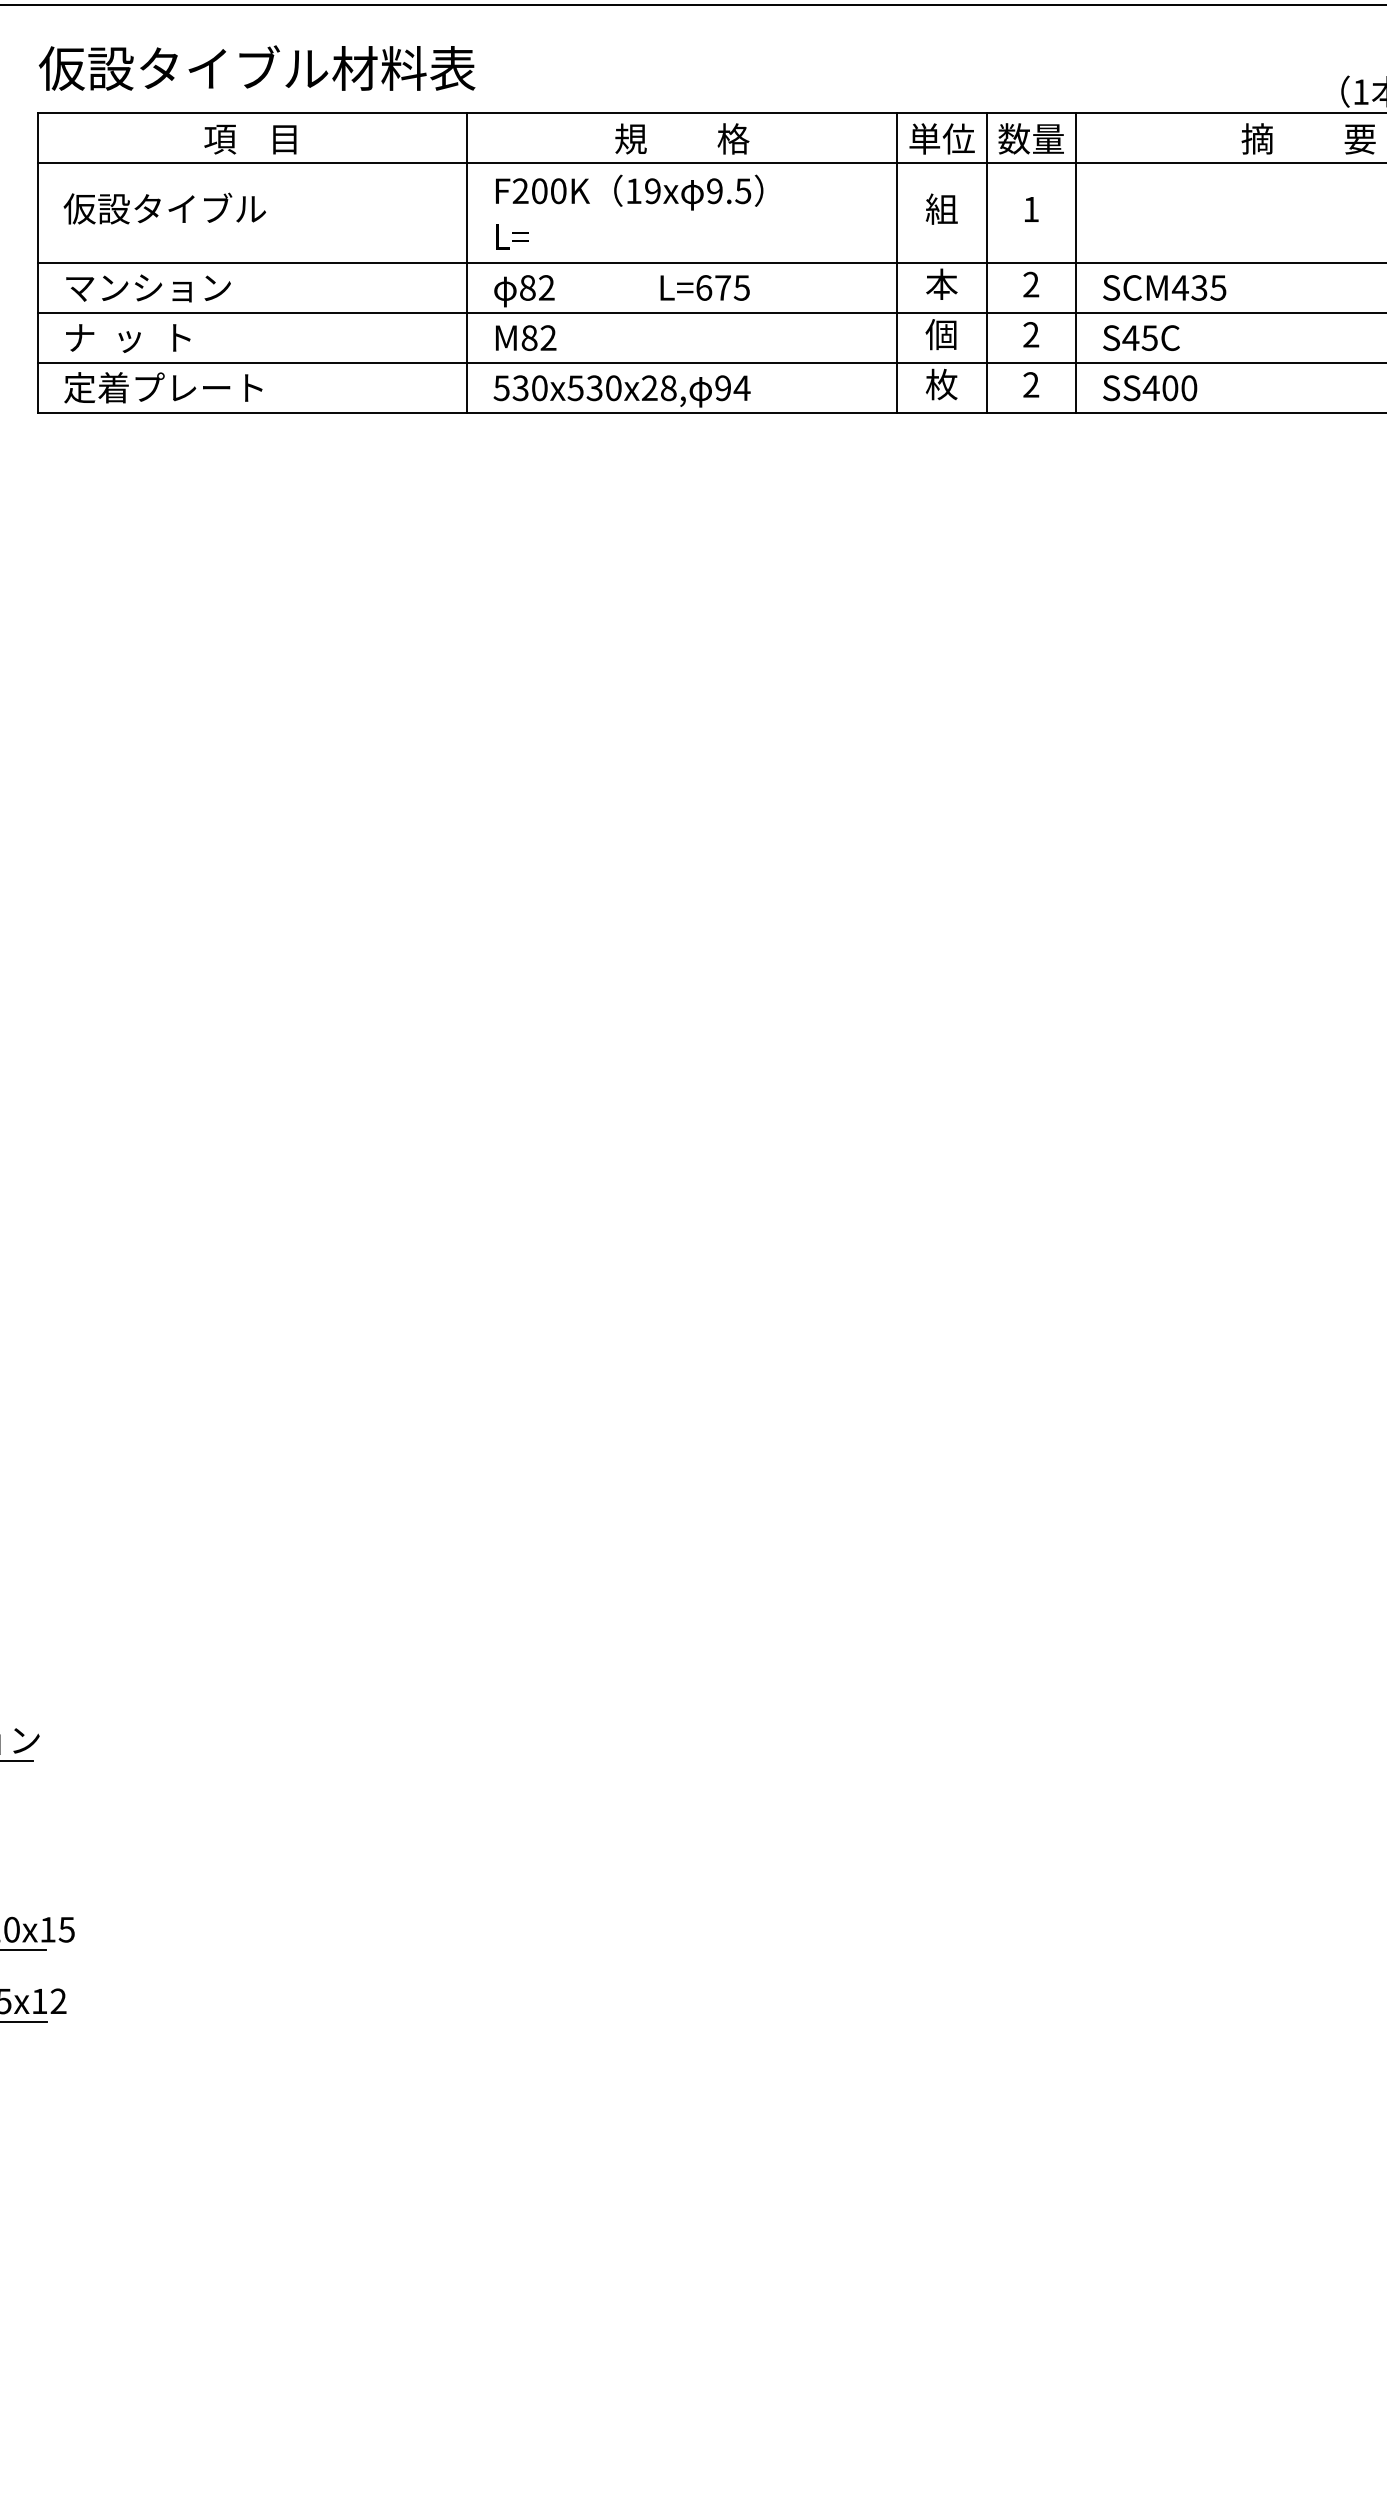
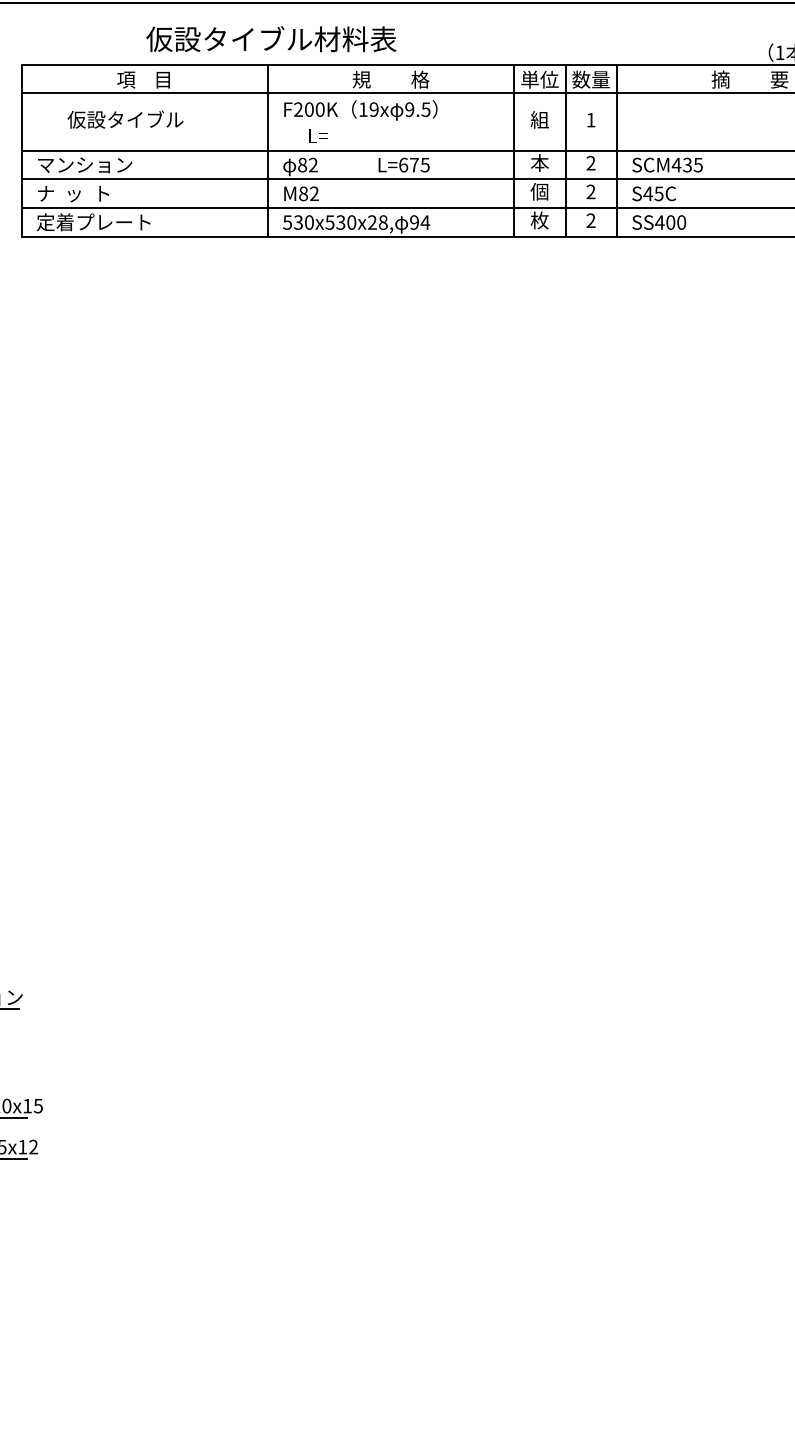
text: (257, 68) -> (271, 39), moved
text: (164, 208) -> (125, 119), moved
text: (512, 236) -> (318, 135), moved

